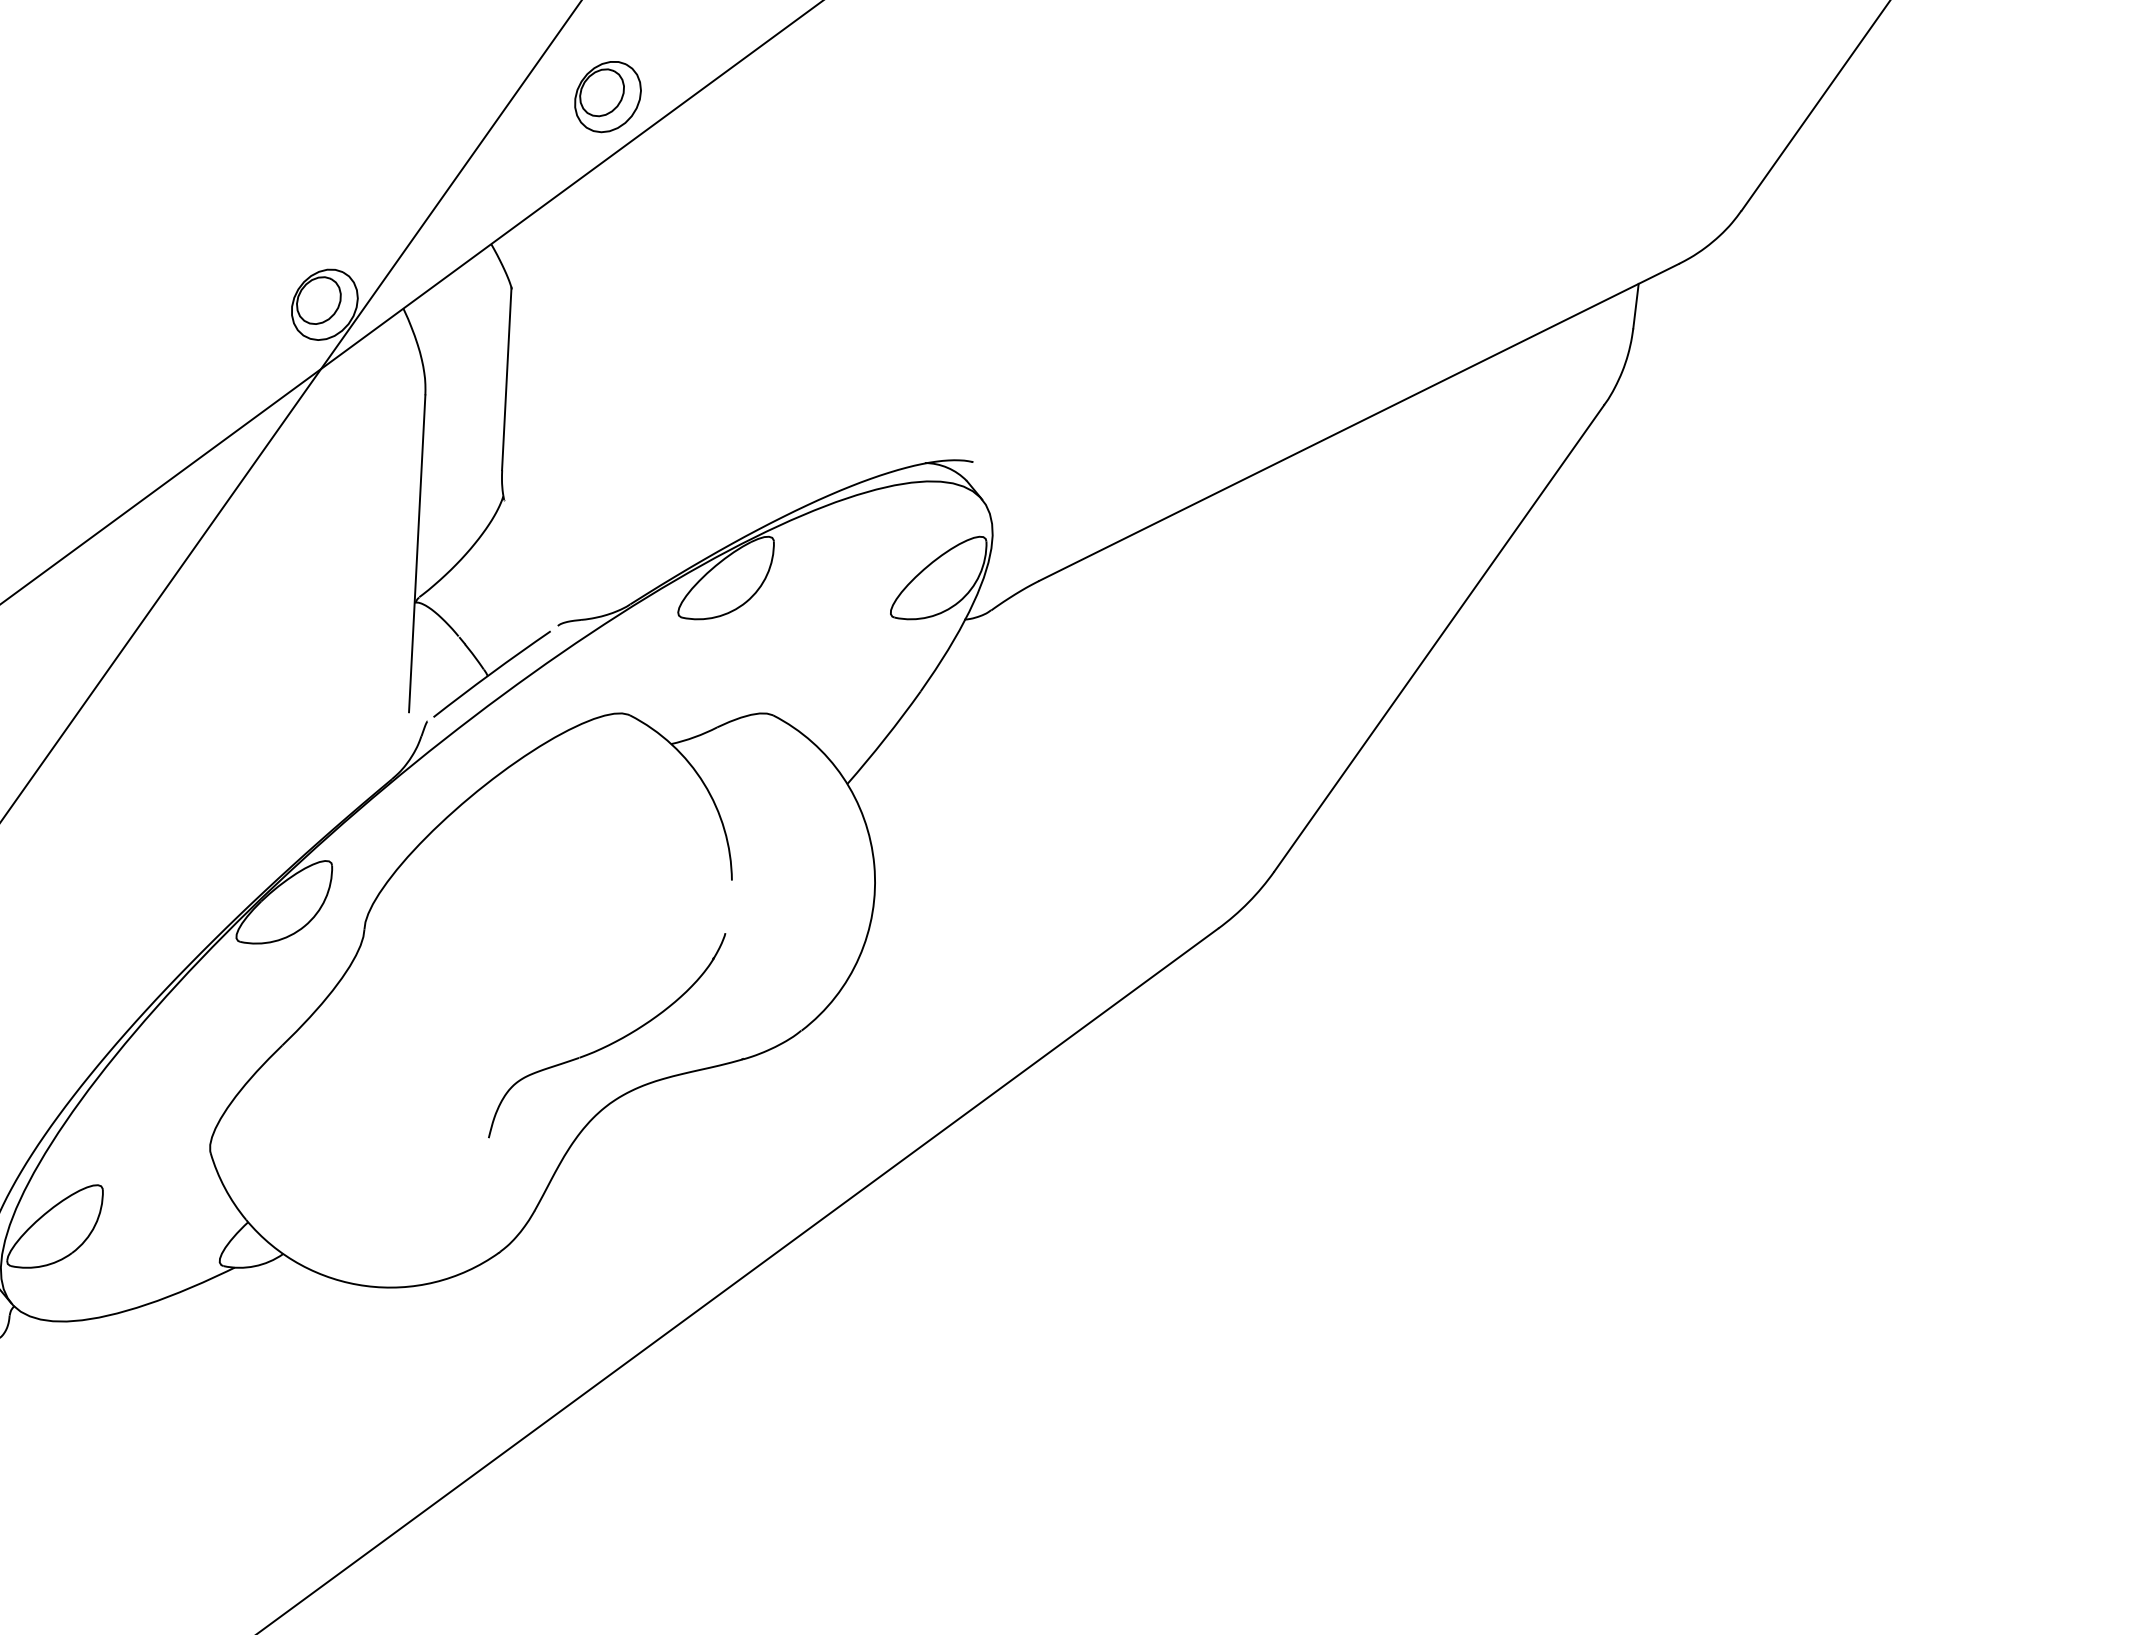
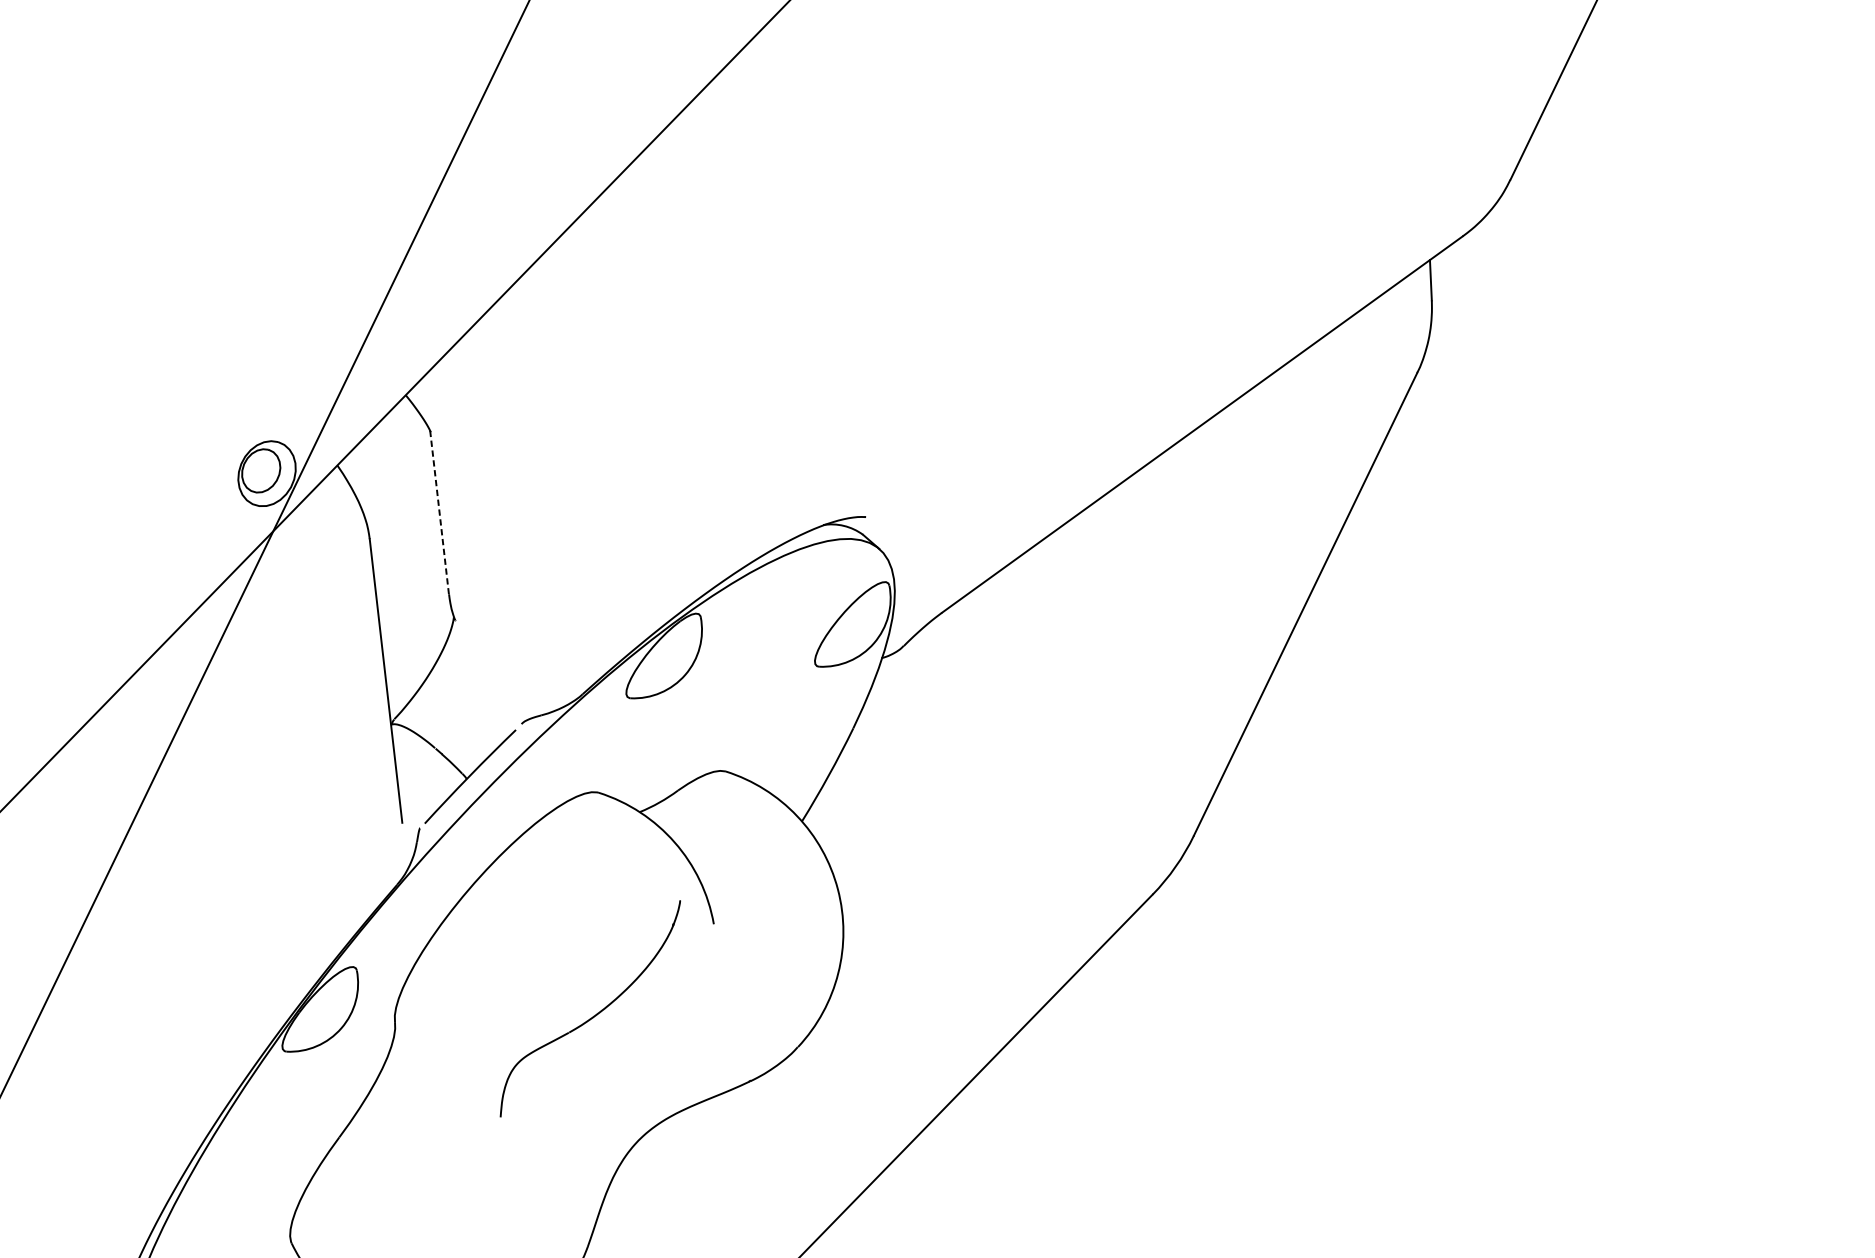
part: (607, 97) -> (487, 247), removed
line: (506, 379) -> (439, 513), solid -> dashed
part: (611, 1042) -> (595, 1014), moved

